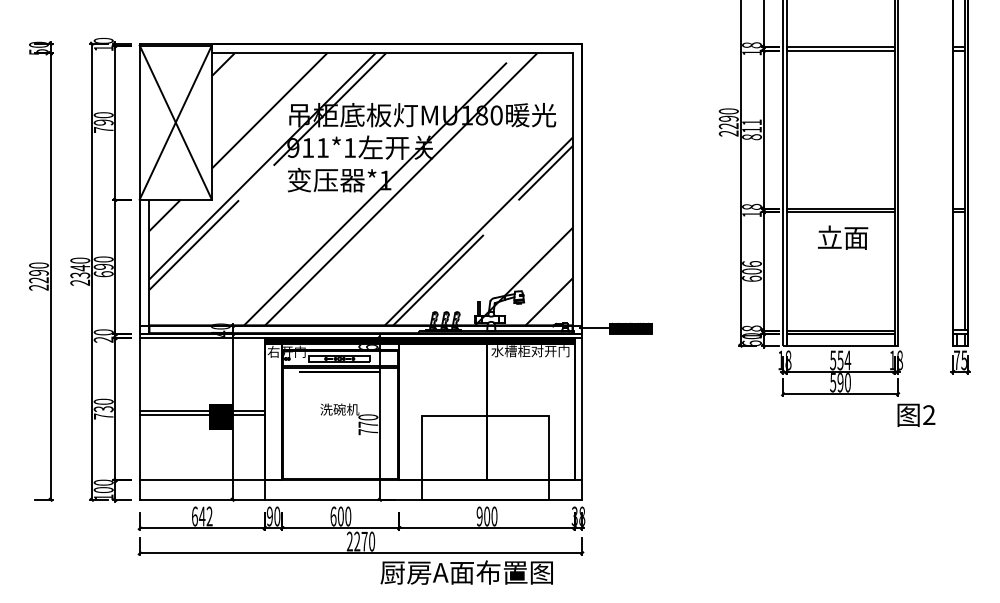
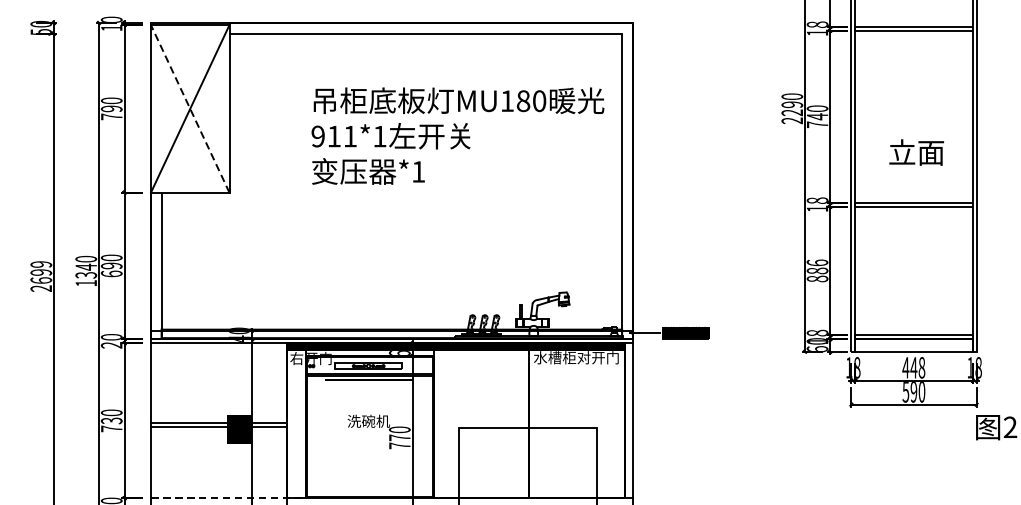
line: (175, 122) -> (189, 108), solid -> dashed
text: (751, 129) -> (817, 116), 811 -> 740
hatch: (360, 189) -> (391, 181), removed
text: (843, 237) -> (917, 152), moved
text: (38, 272) -> (40, 272), 2290 -> 2699
text: (751, 274) -> (817, 274), 606 -> 886
text: (79, 282) -> (85, 282), 2340 -> 1340
text: (840, 360) -> (913, 367), 554 -> 448
line: (211, 480) -> (229, 498), solid -> dashed

